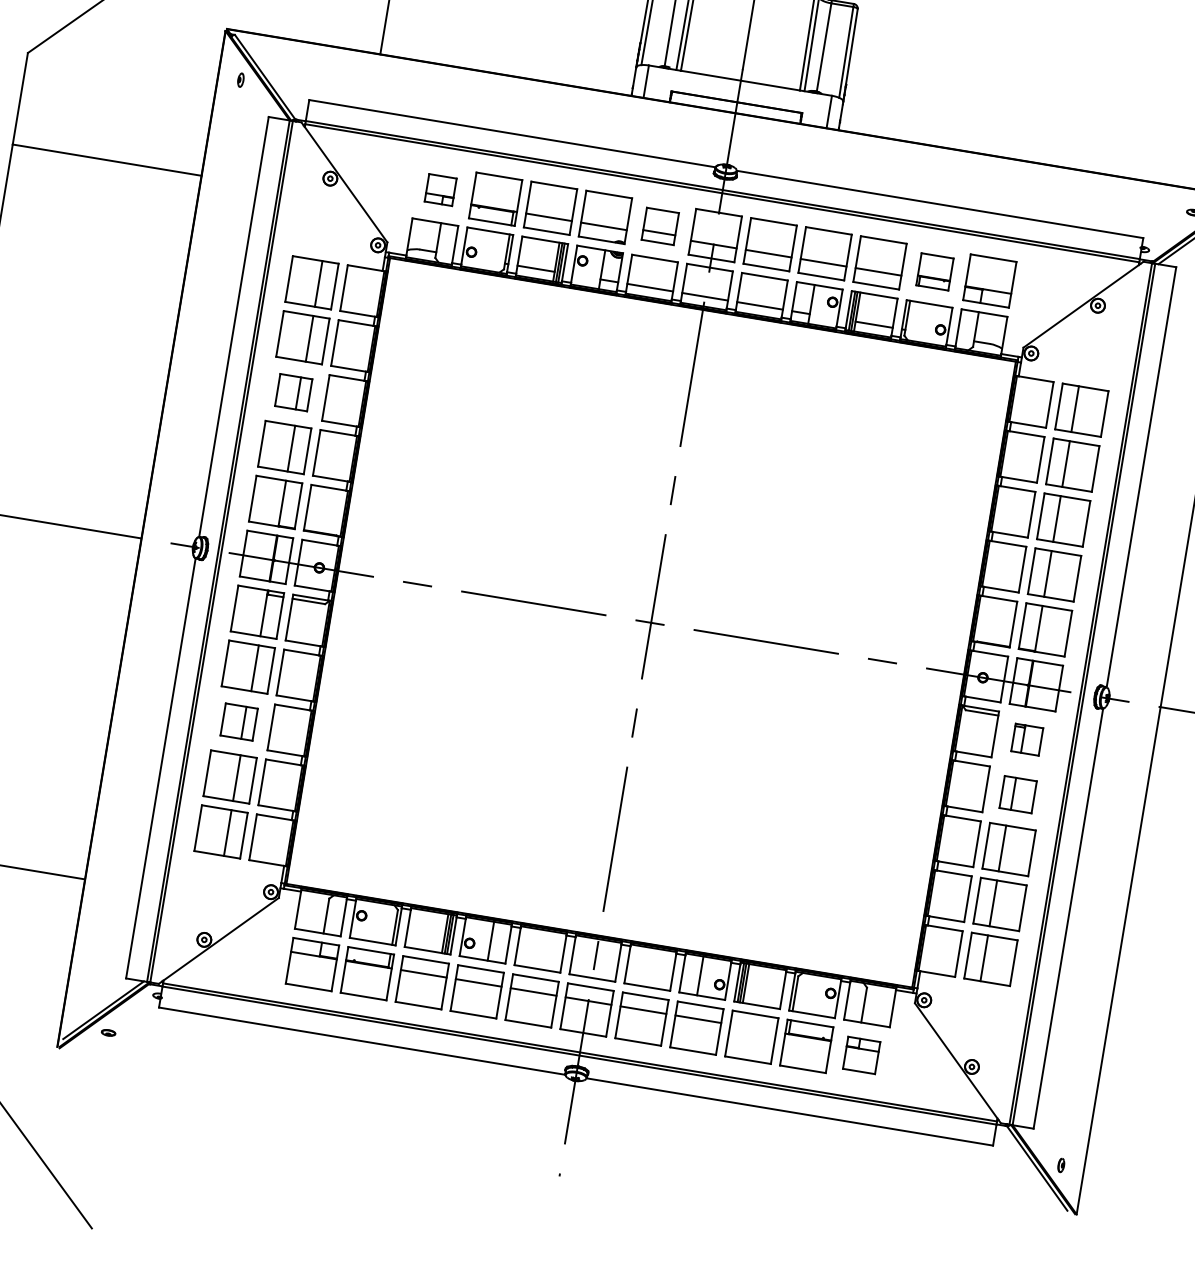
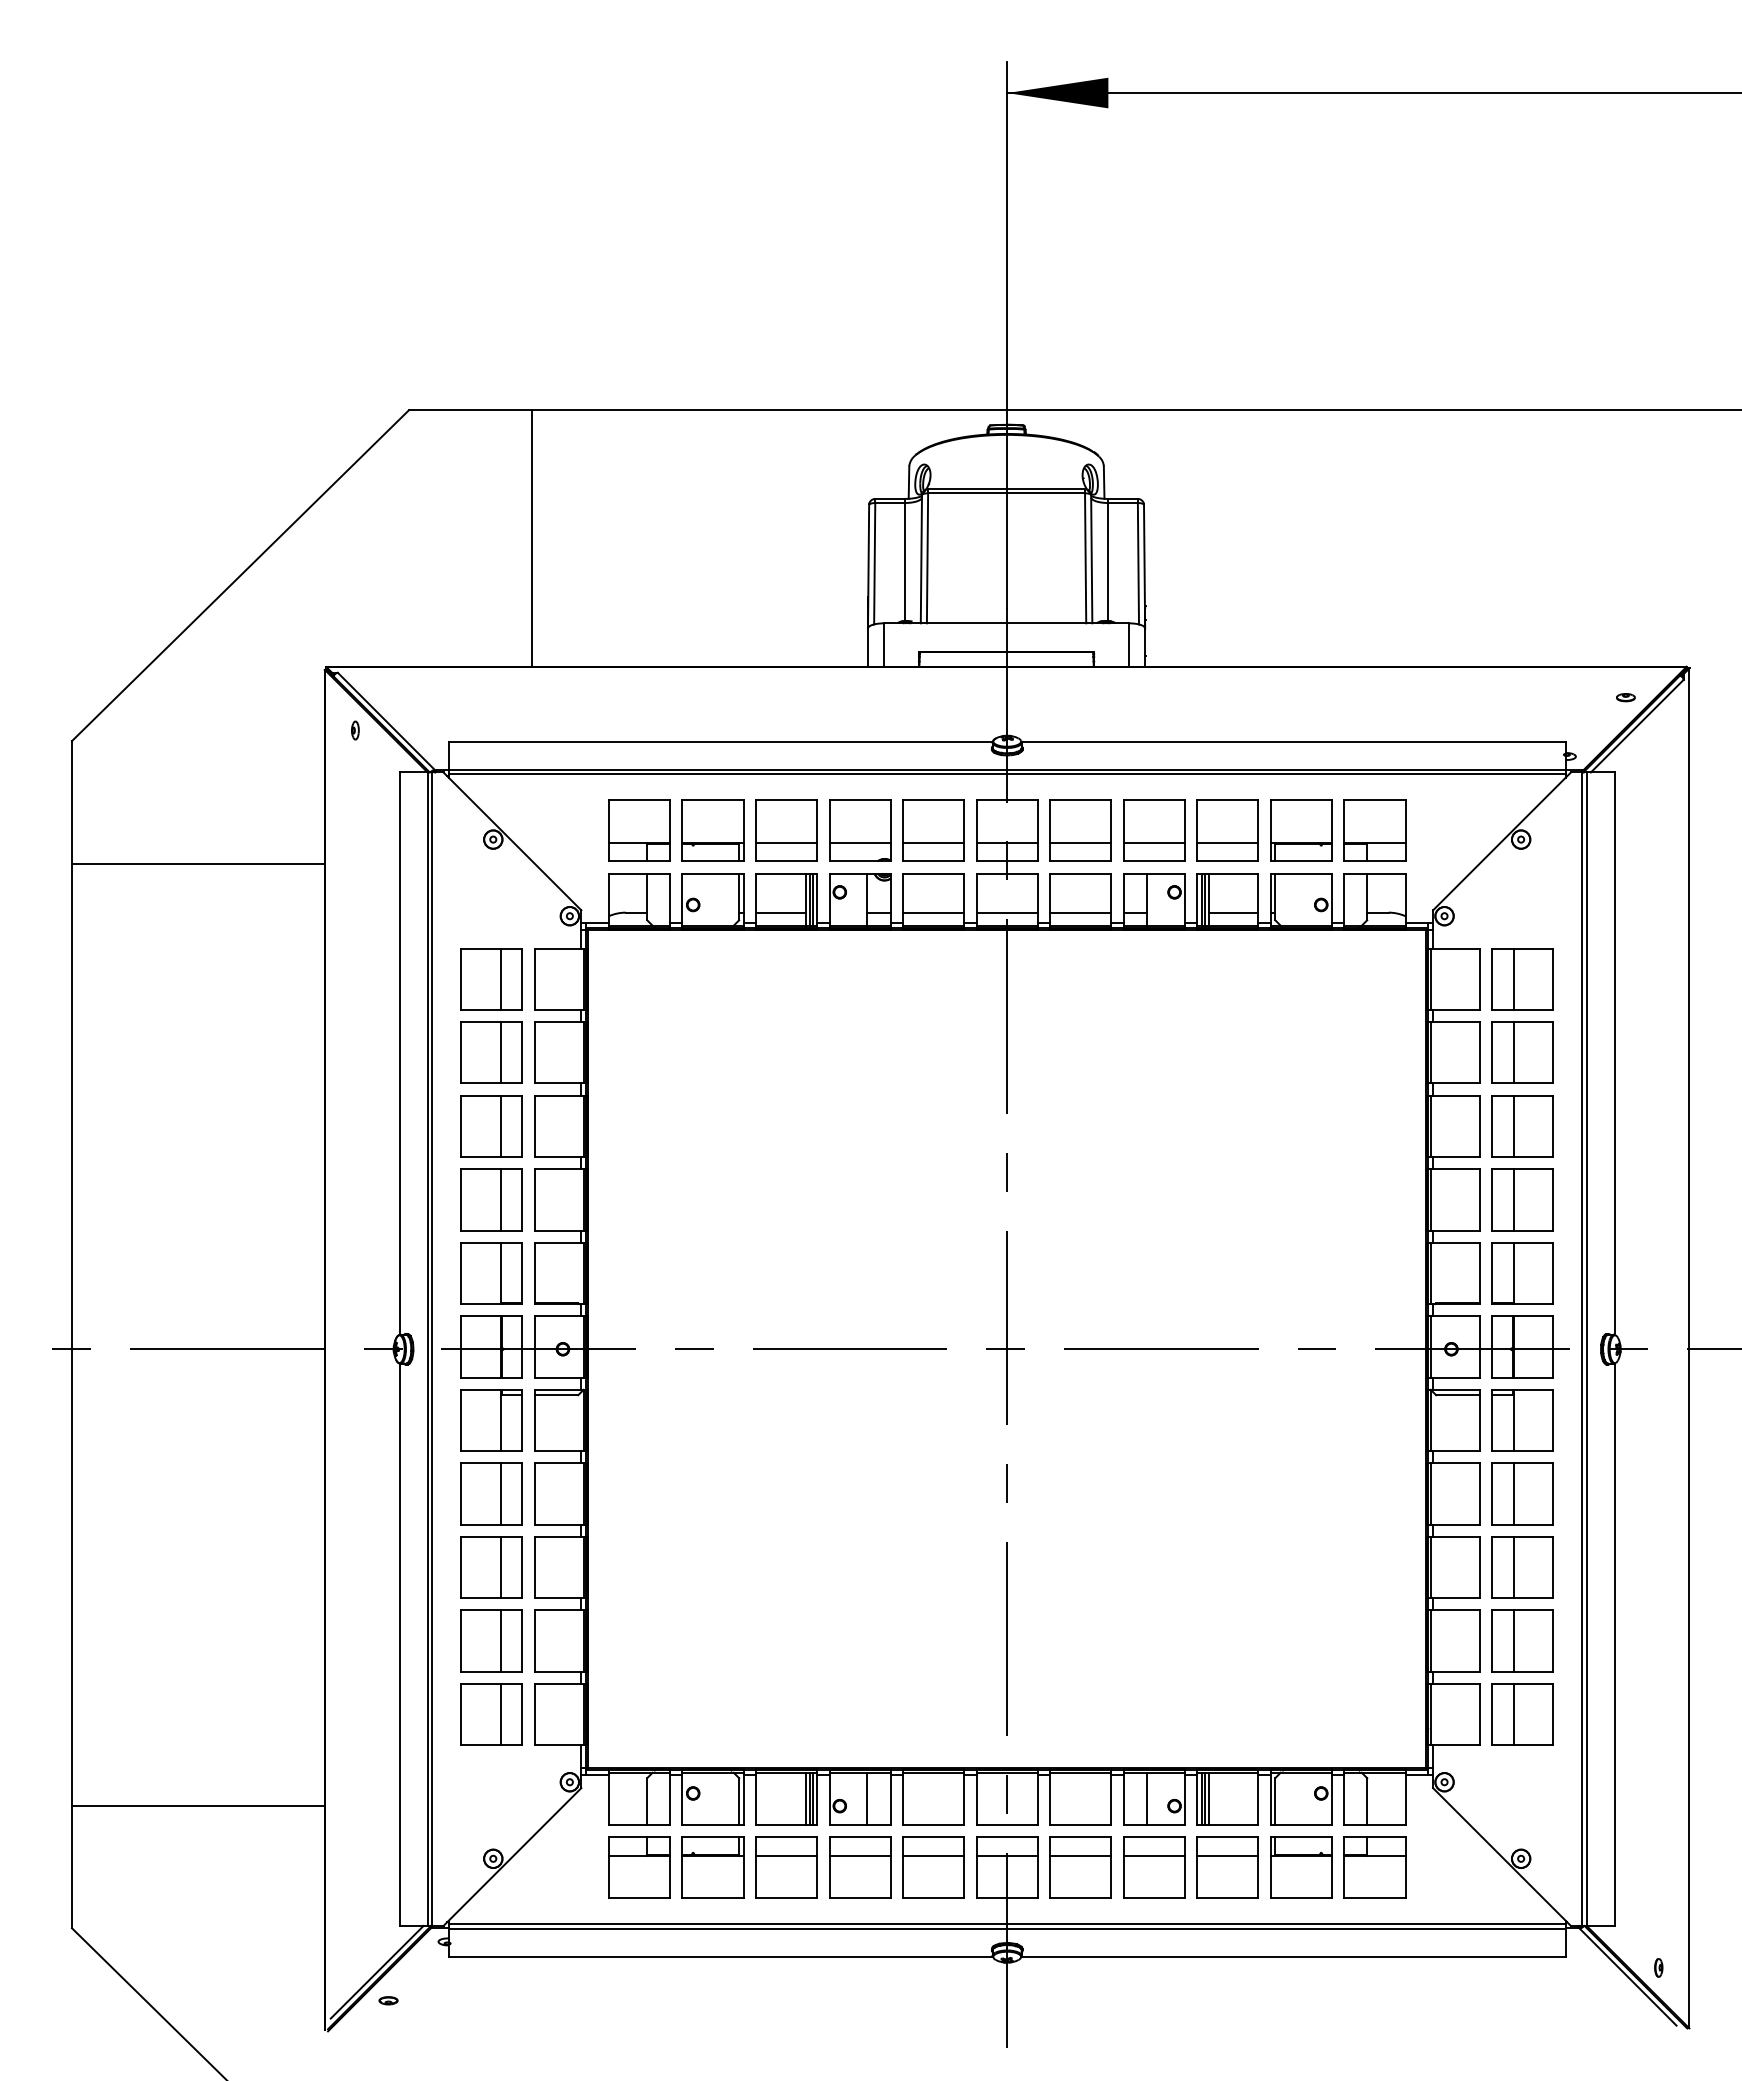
part: (440, 189) -> (639, 830), size x1.67
part: (660, 226) -> (933, 830), size x1.43
part: (935, 271) -> (1301, 830), size x1.43
part: (293, 392) -> (491, 1126), size x1.43
part: (239, 722) -> (491, 1567), size x1.43
part: (1027, 739) -> (1522, 1420), size x1.67
part: (1018, 794) -> (1522, 1493), size x1.43
line: (753, 1028) -> (1227, 1855), added
part: (861, 1055) -> (1374, 1867), size x1.43

